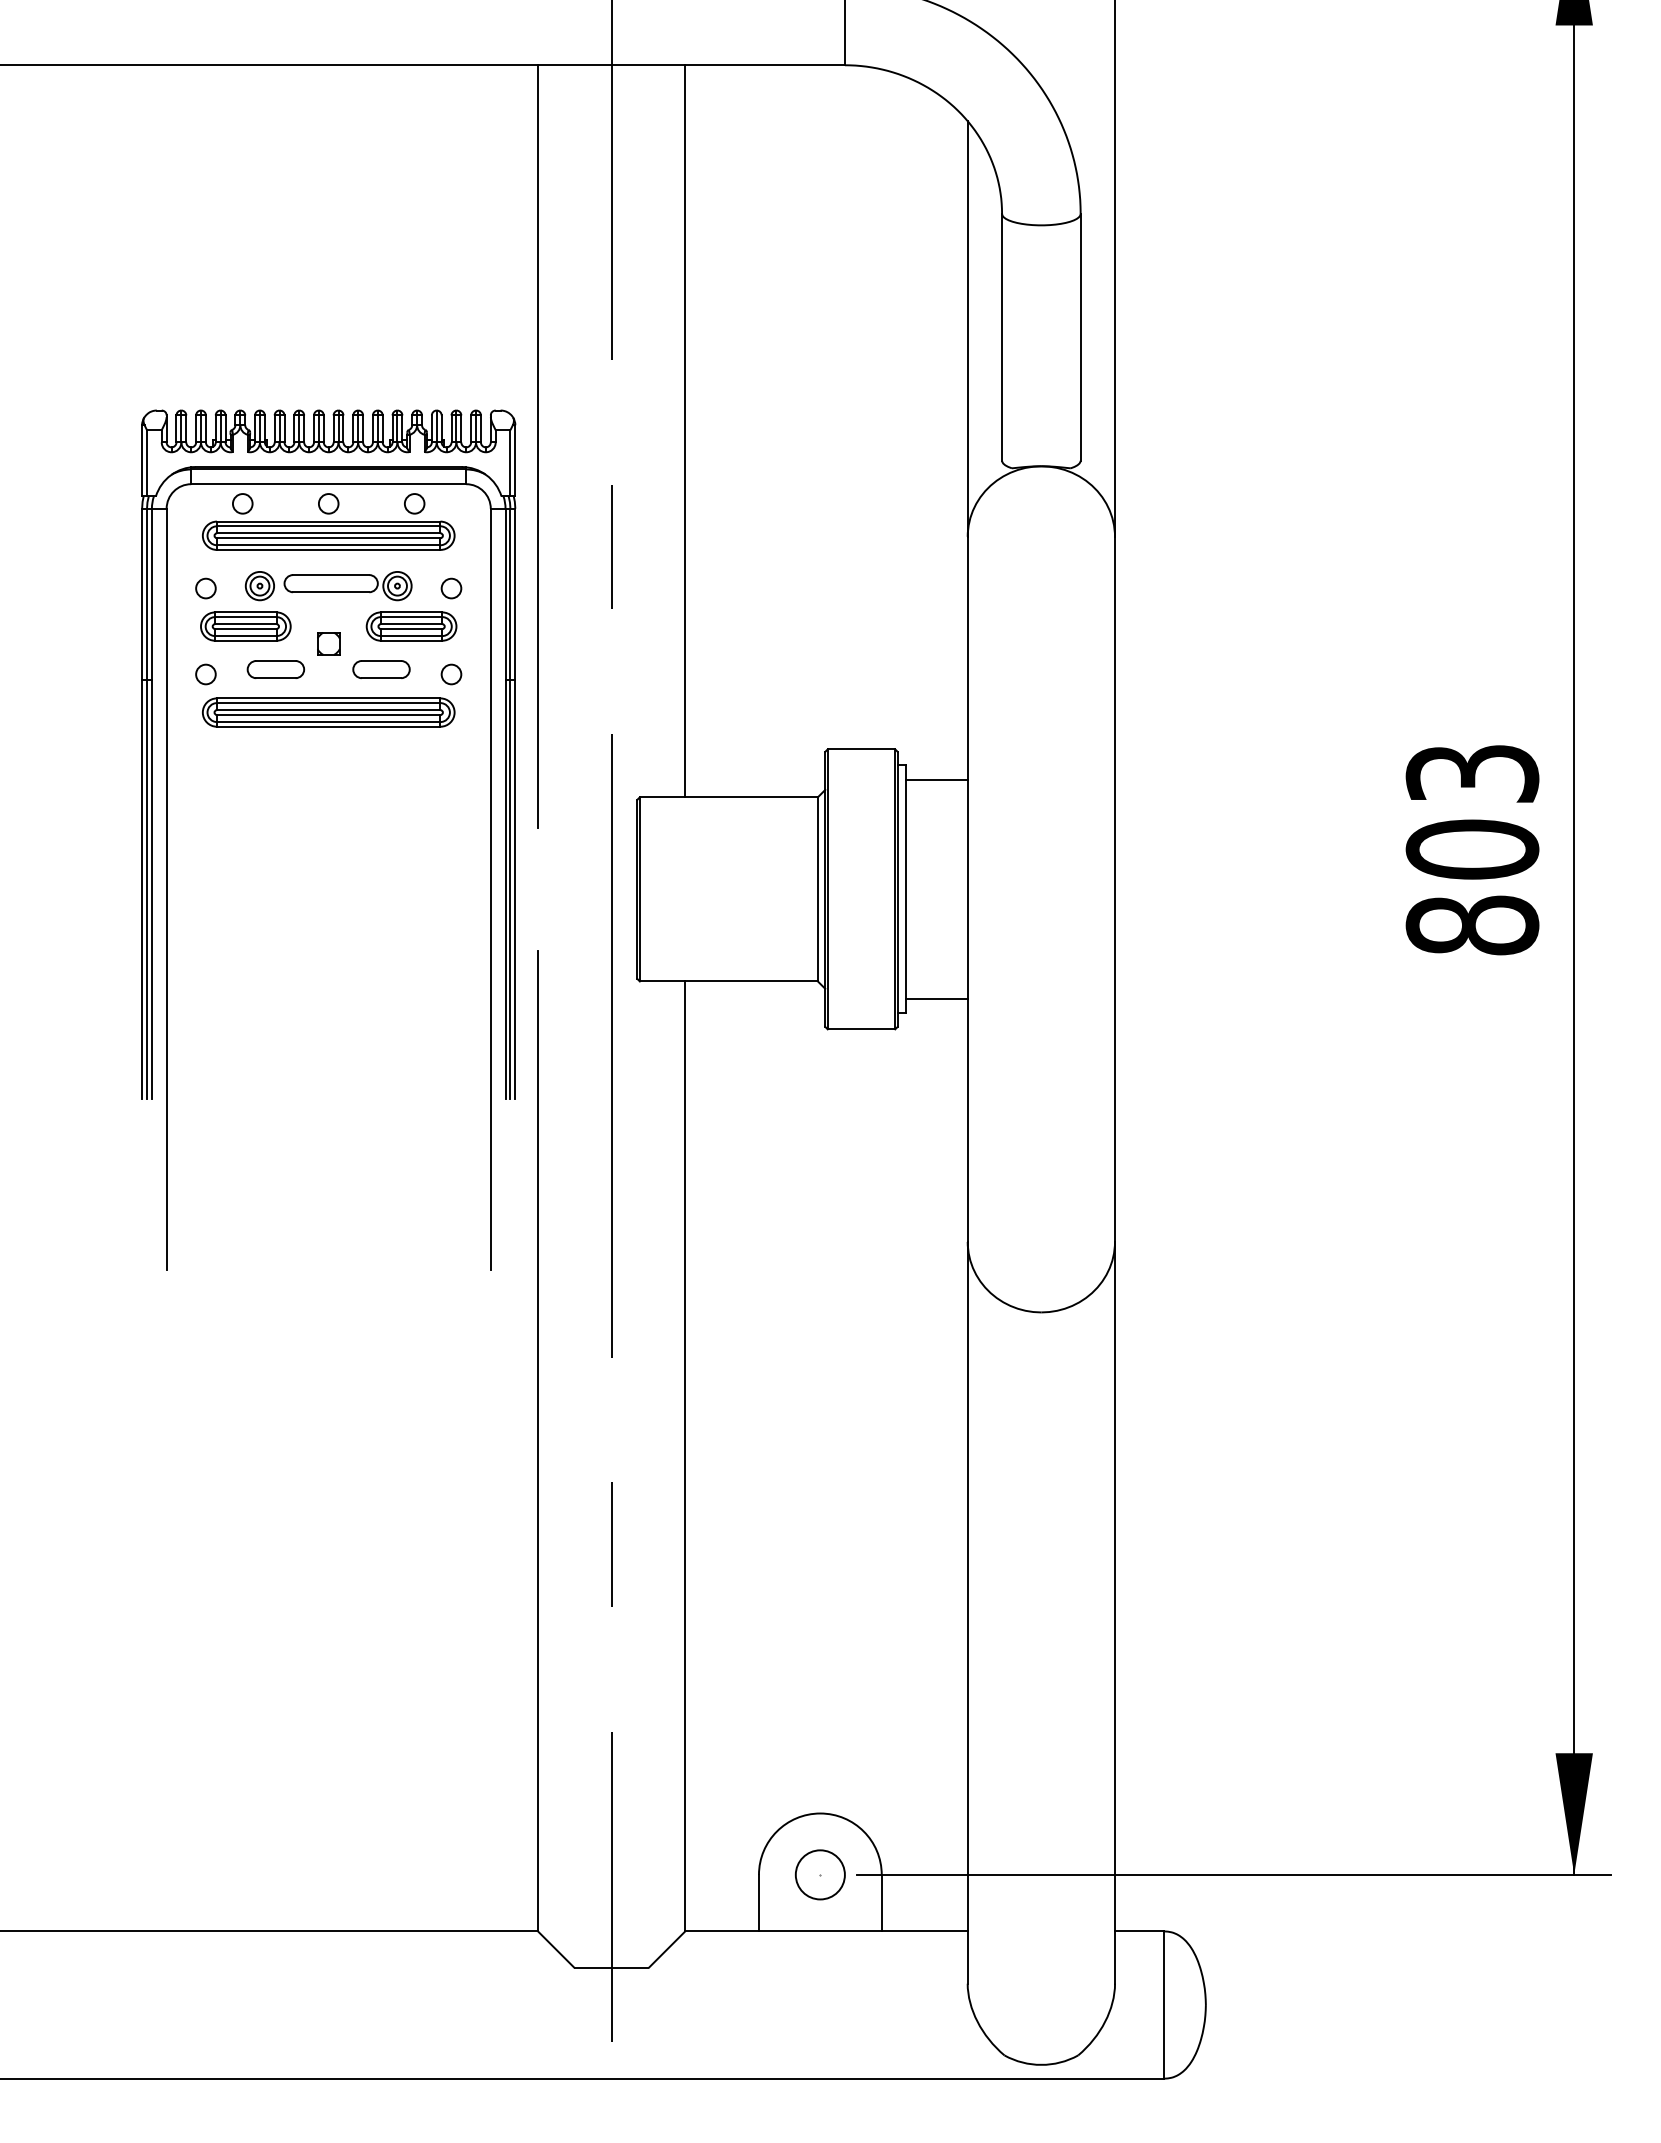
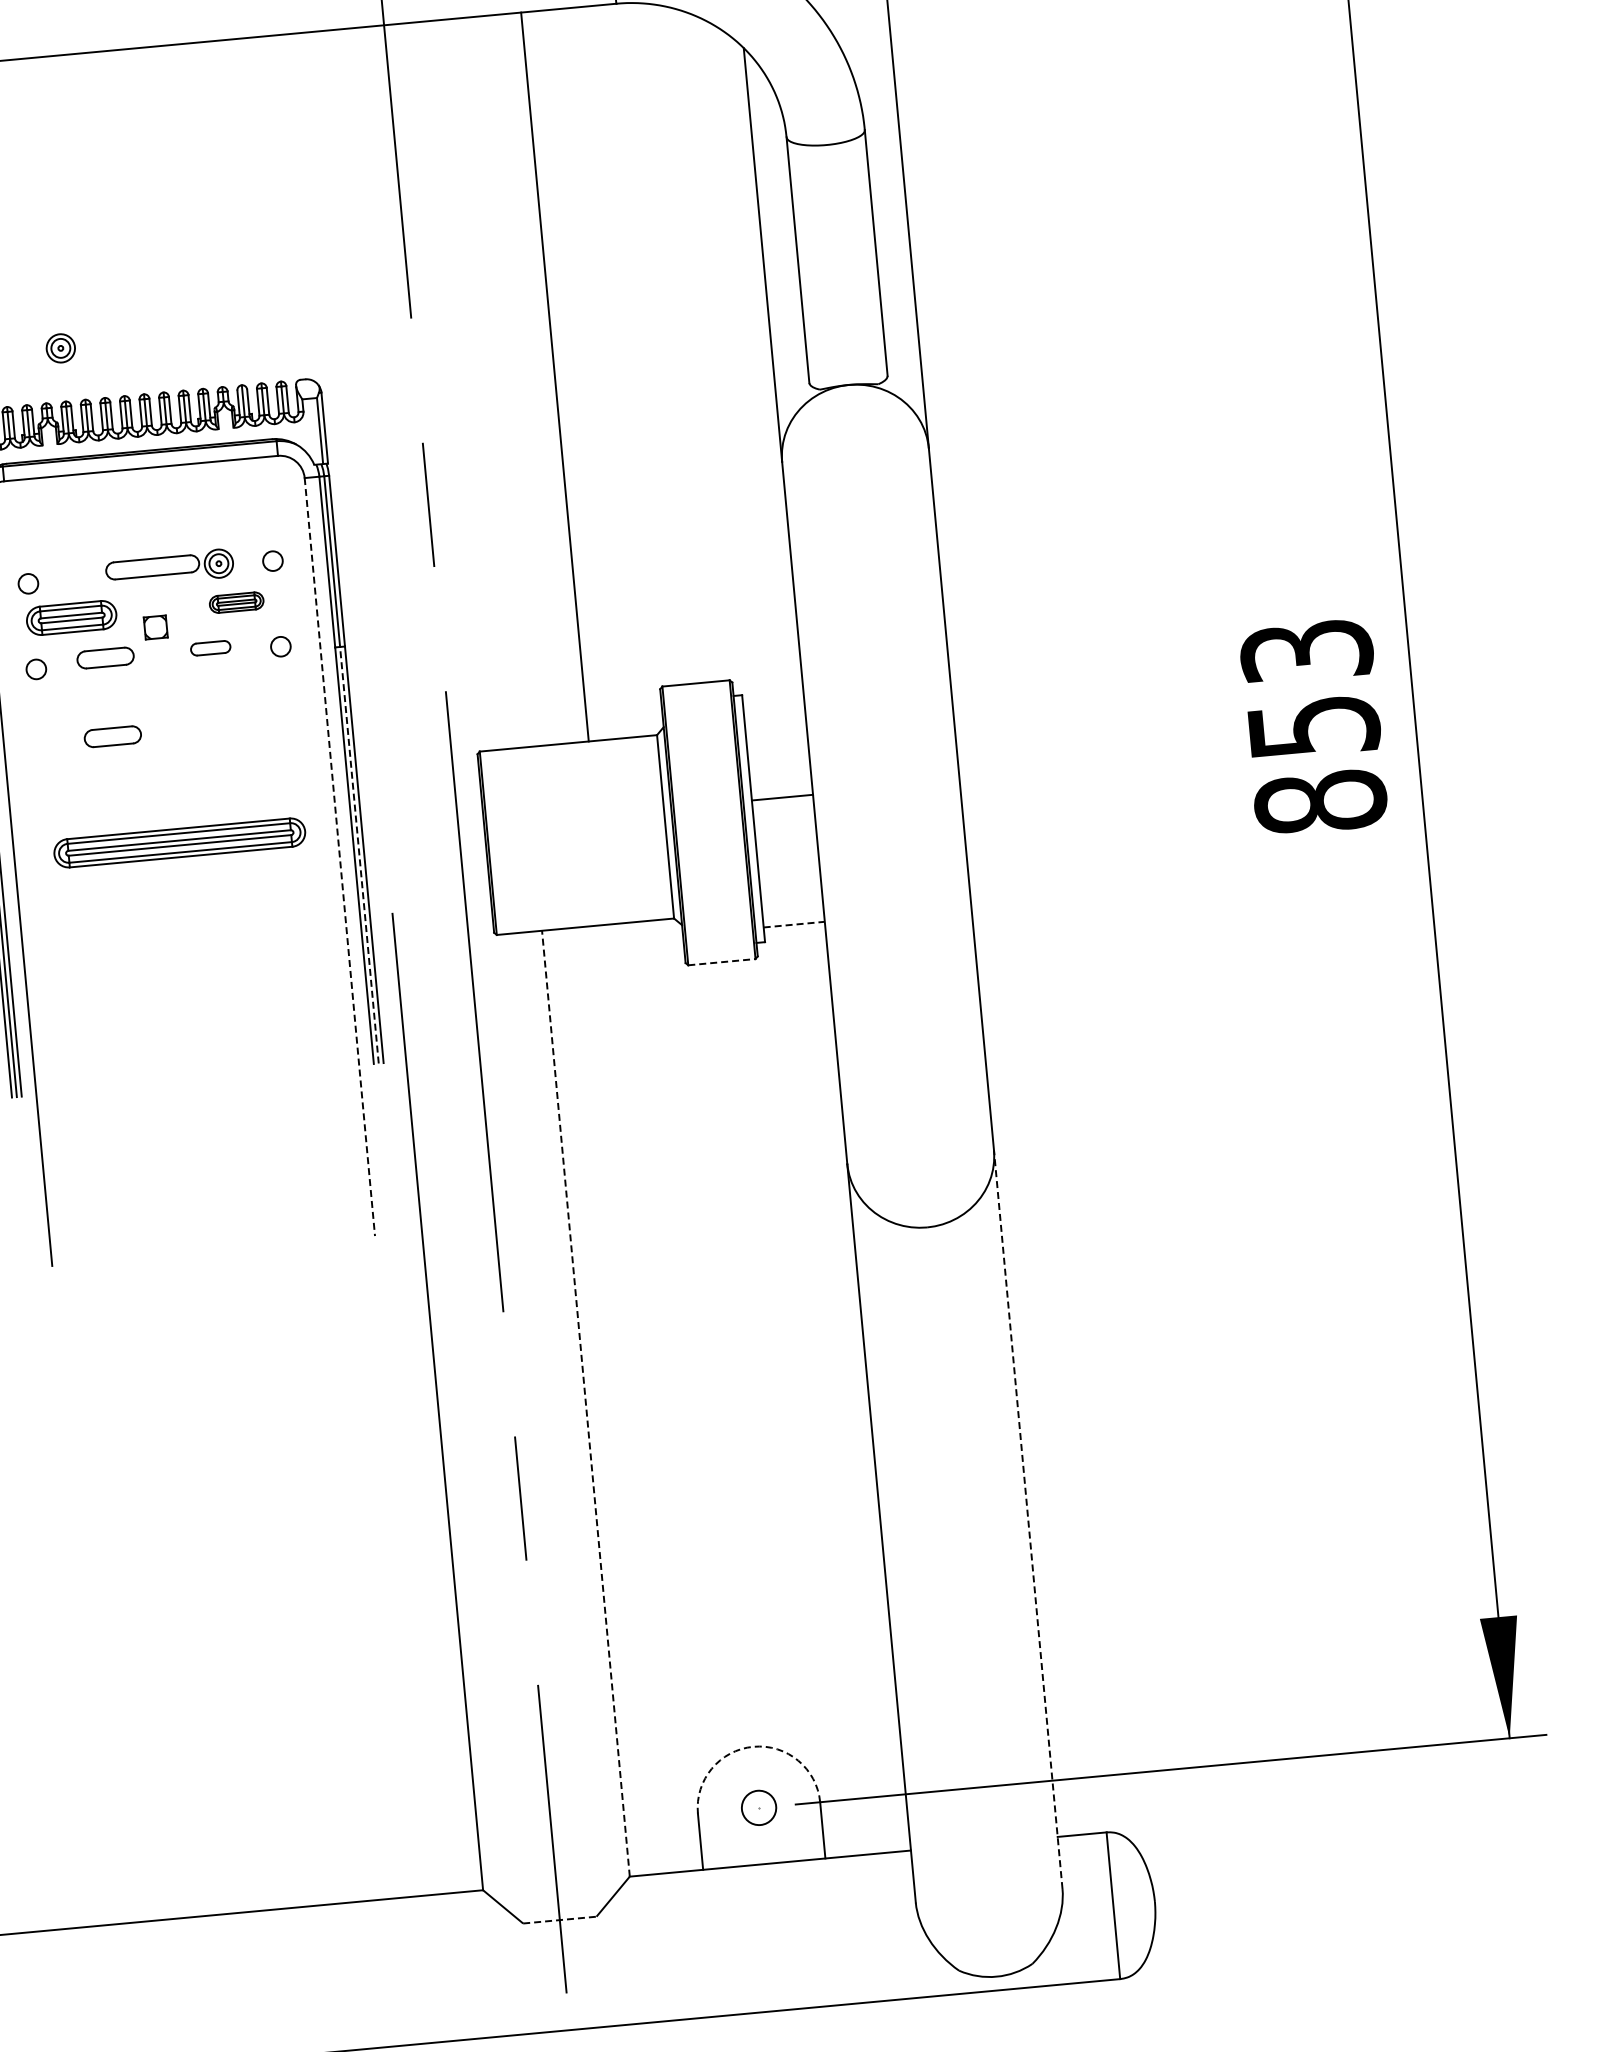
line: (685, 431) -> (555, 377), moved
line: (537, 446) -> (345, 411), removed
part: (328, 521) -> (144, 505), removed
part: (259, 586) -> (60, 348), moved
part: (411, 626) -> (236, 602), size x0.6
part: (381, 669) -> (210, 648), size x0.7
part: (328, 712) -> (179, 842), moved
part: (275, 748) -> (112, 736), added
line: (936, 780) -> (782, 798), moved
text: (1472, 849) -> (1313, 726), 803 -> 853
line: (510, 888) -> (359, 854), solid -> dashed
line: (490, 889) -> (339, 857), solid -> dashed
line: (937, 998) -> (794, 924), solid -> dashed
line: (861, 1029) -> (721, 962), solid -> dashed
line: (685, 1456) -> (586, 1403), solid -> dashed
line: (1115, 1612) -> (1028, 1519), solid -> dashed
arc: (820, 1813) -> (753, 1746), solid -> dashed
circle: (819, 1874) -> (758, 1807), size x0.7
line: (611, 1968) -> (559, 1920), solid -> dashed

